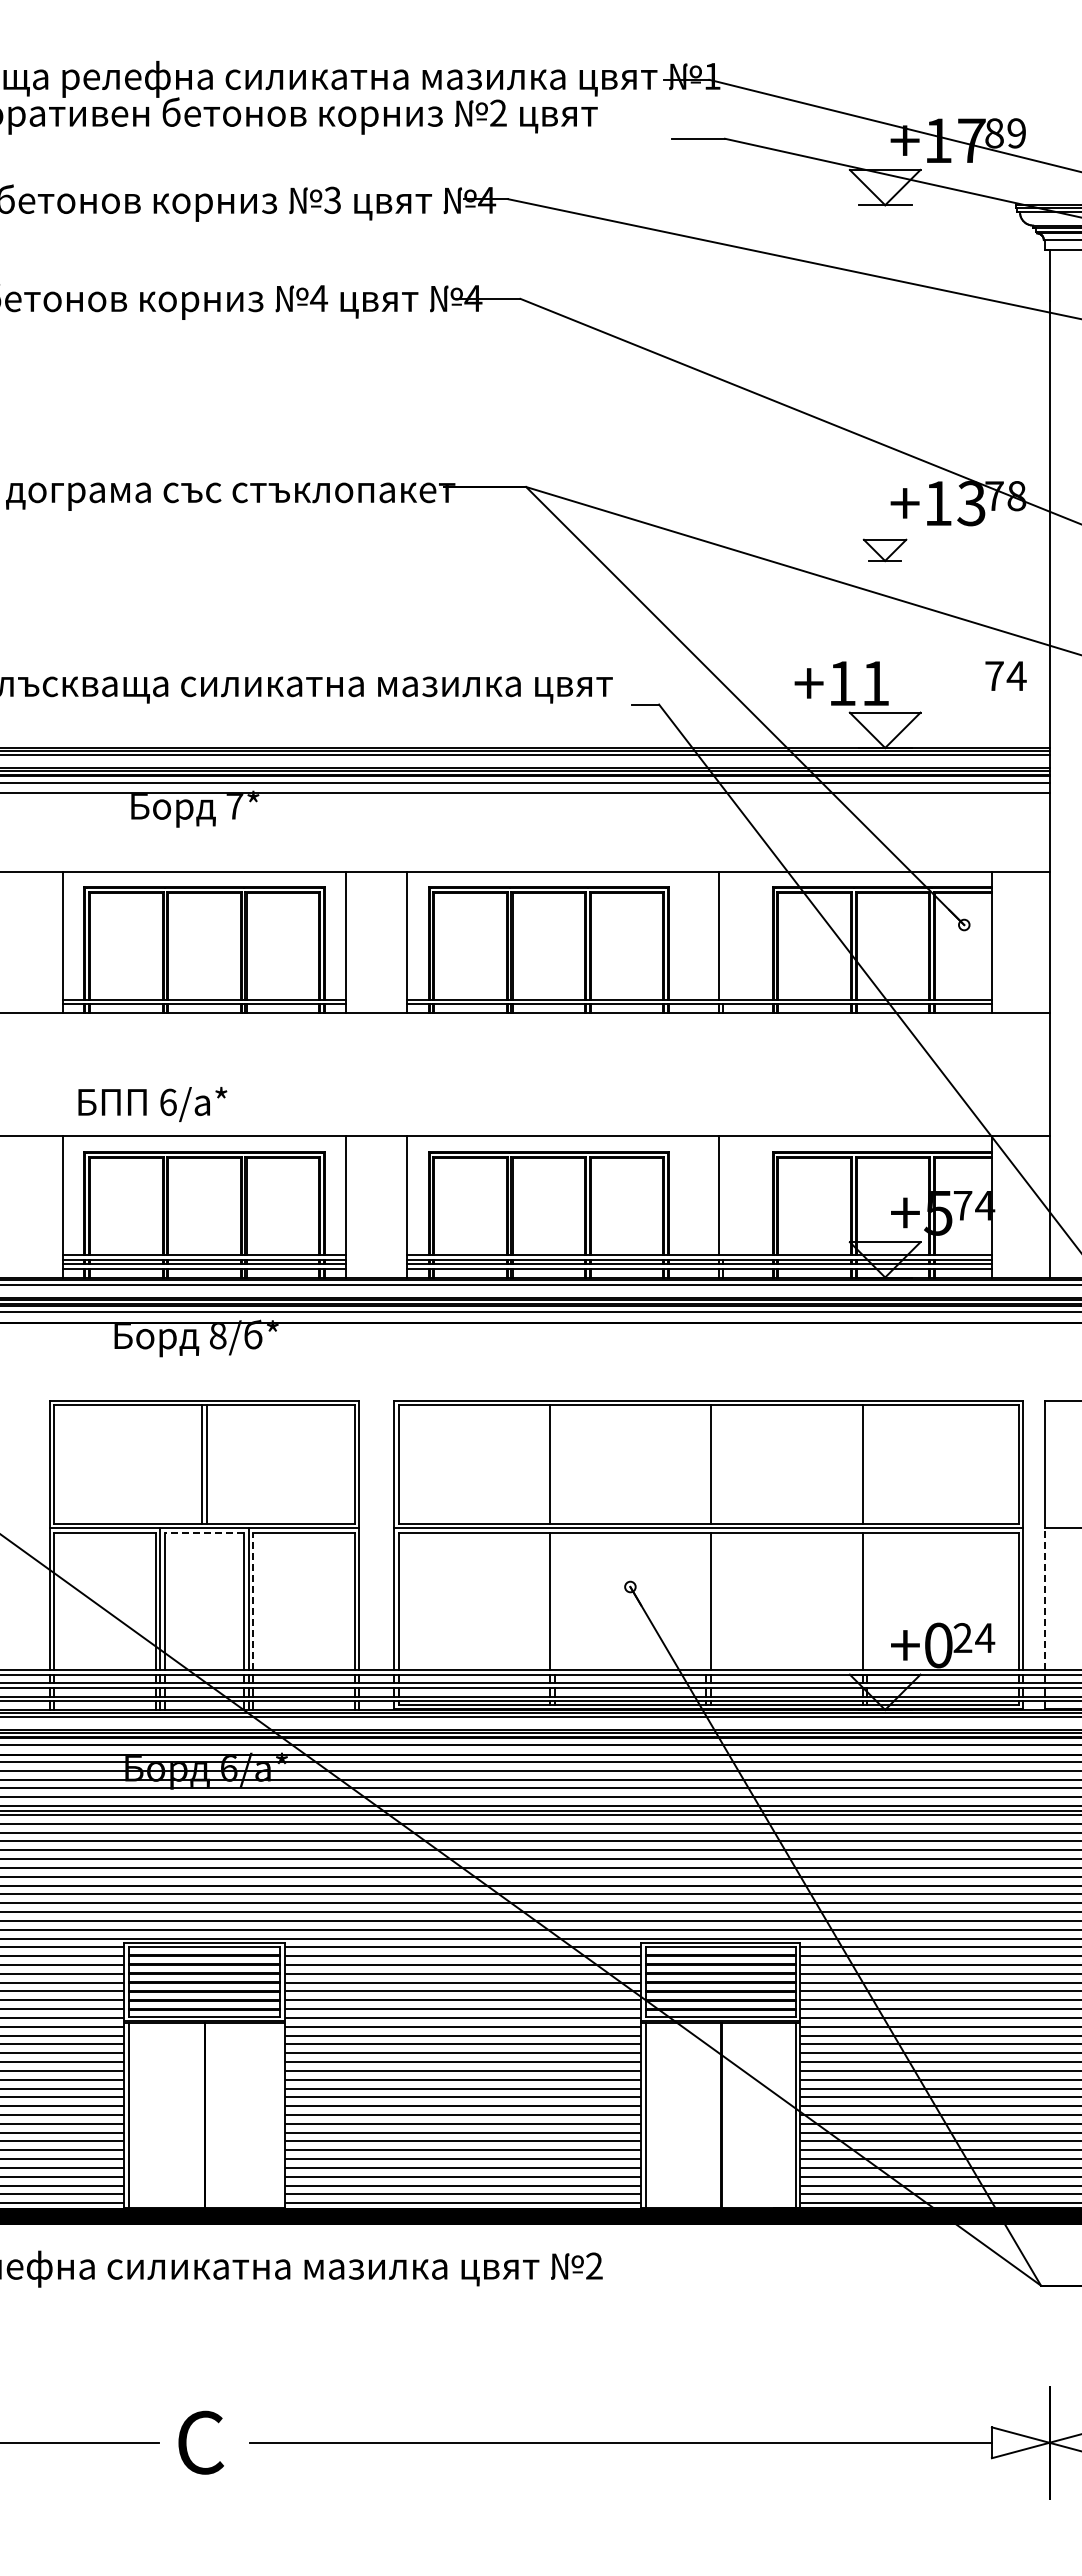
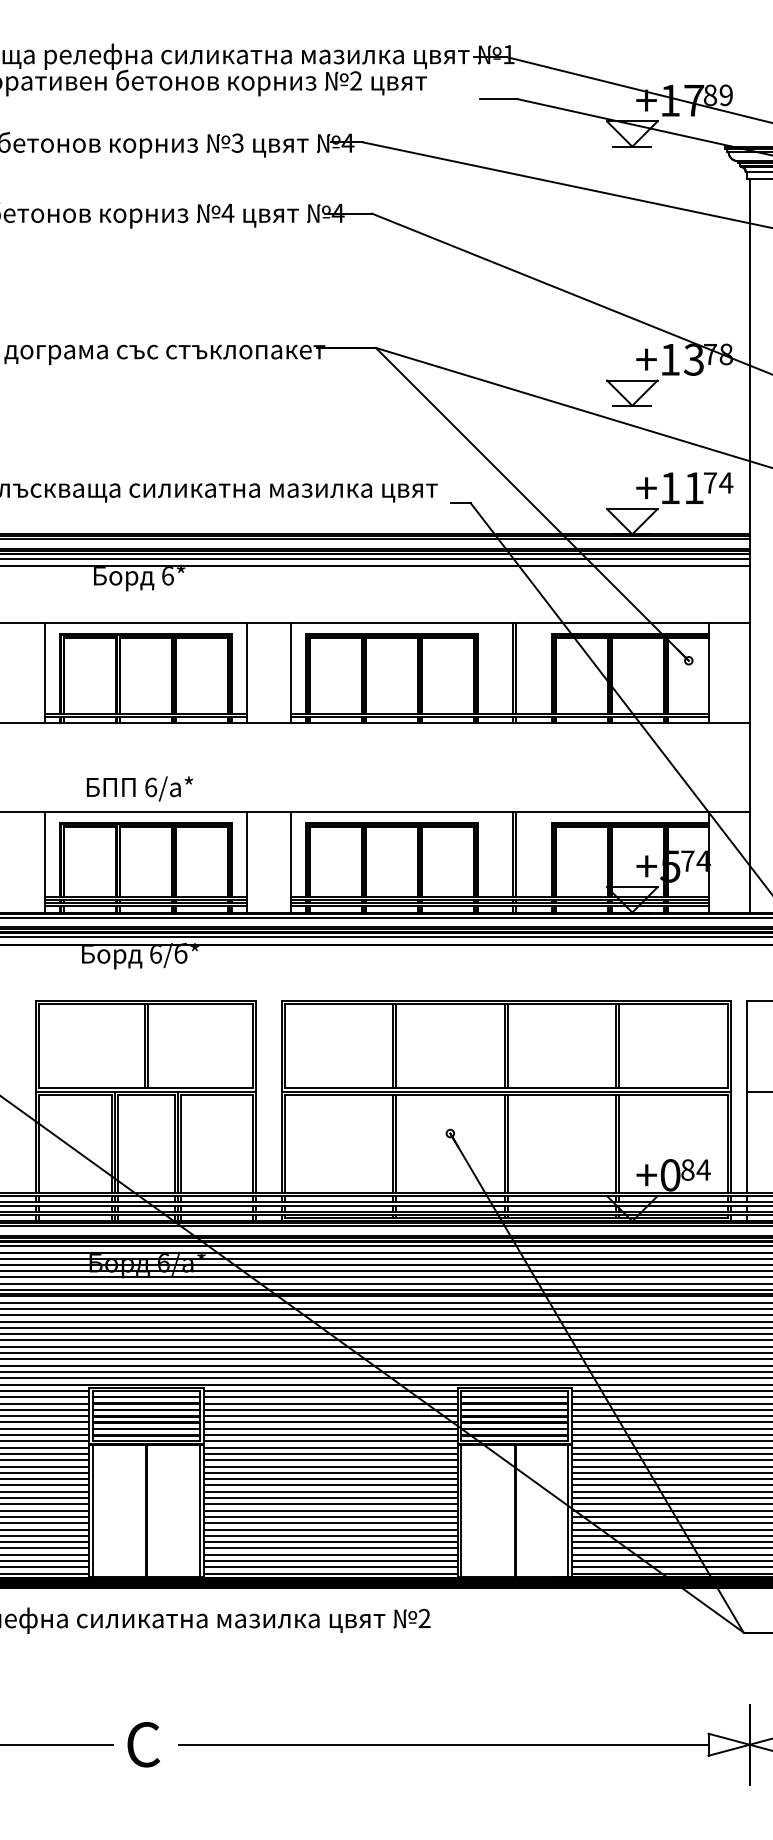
part: (884, 550) -> (631, 393), size x1.67
text: (841, 683) -> (669, 488), moved
text: (234, 806) -> (167, 576), 7* -> 6*
line: (722, 935) -> (516, 668), added
text: (152, 1104) -> (139, 788), moved
line: (722, 1195) -> (516, 853), added
text: (218, 1336) -> (156, 954), 8/ -> 6/
line: (554, 1464) -> (396, 1046), added
line: (706, 1464) -> (504, 1046), added
line: (867, 1464) -> (619, 1046), added
line: (204, 1532) -> (146, 1094), dashed -> solid
line: (1045, 1598) -> (746, 1141), dashed -> solid
line: (253, 1601) -> (181, 1143), dashed -> solid
line: (554, 1601) -> (396, 1143), added
line: (706, 1601) -> (504, 1143), added
line: (867, 1601) -> (619, 1143), added
text: (962, 1638) -> (687, 1170), 24 -> 84
line: (279, 2115) -> (199, 1511), added

